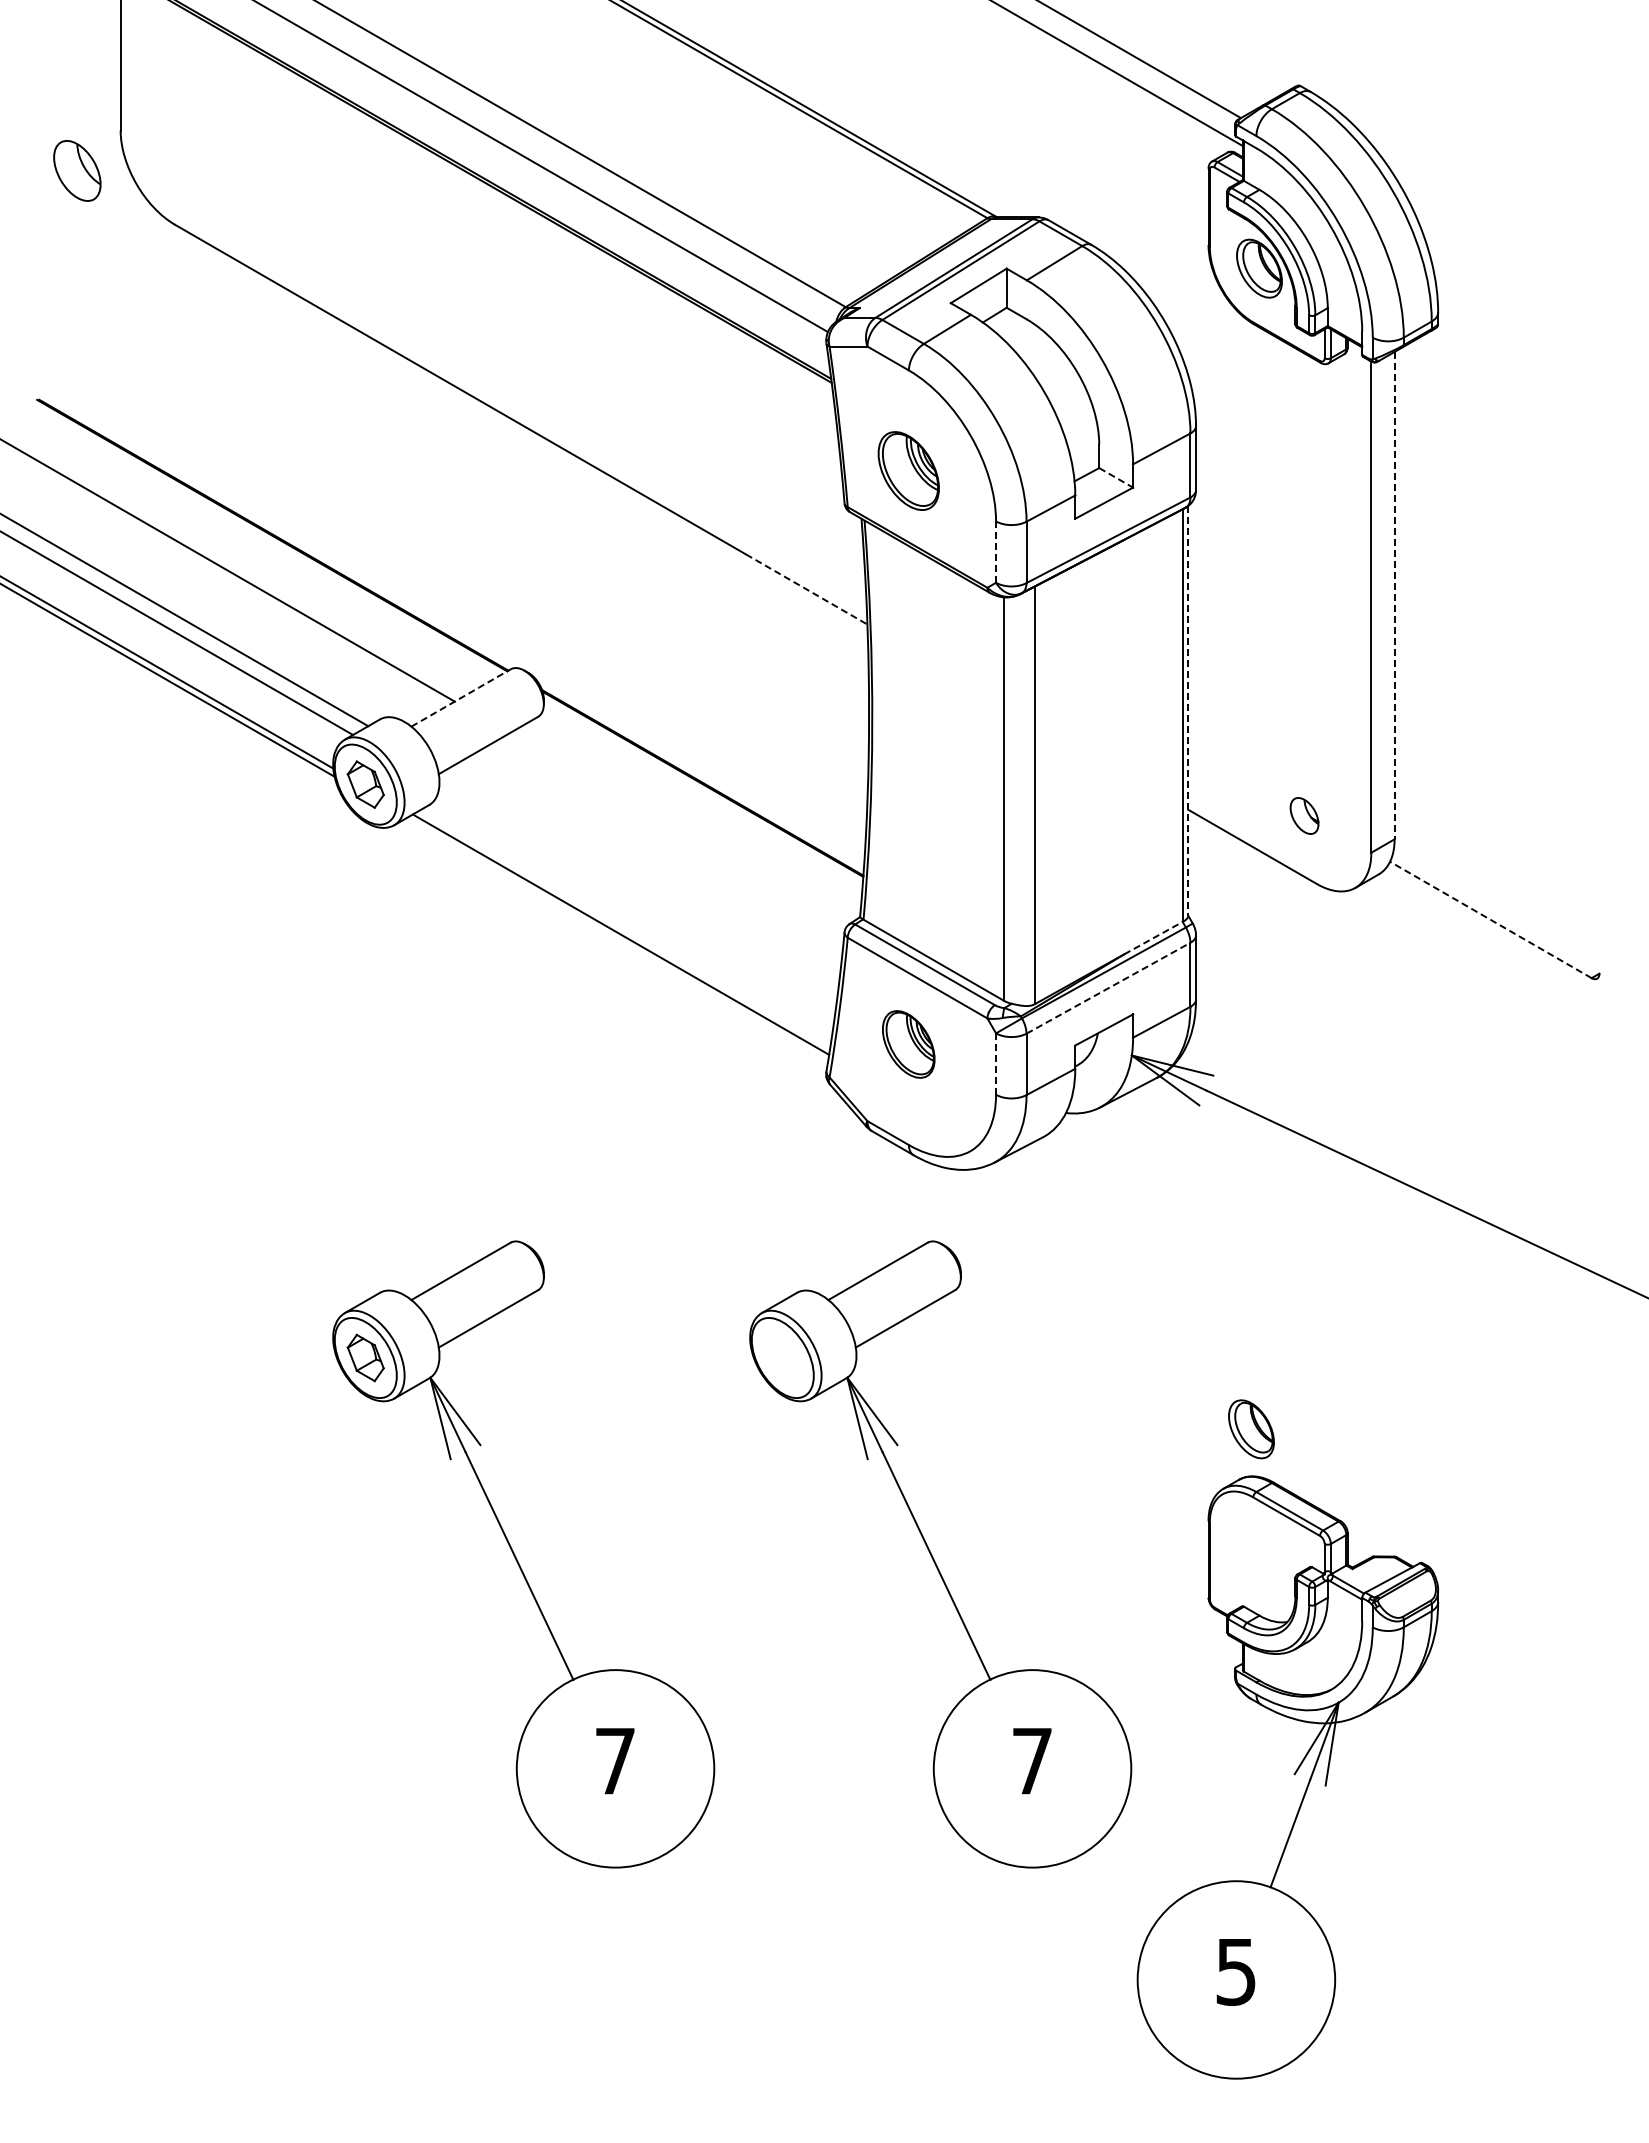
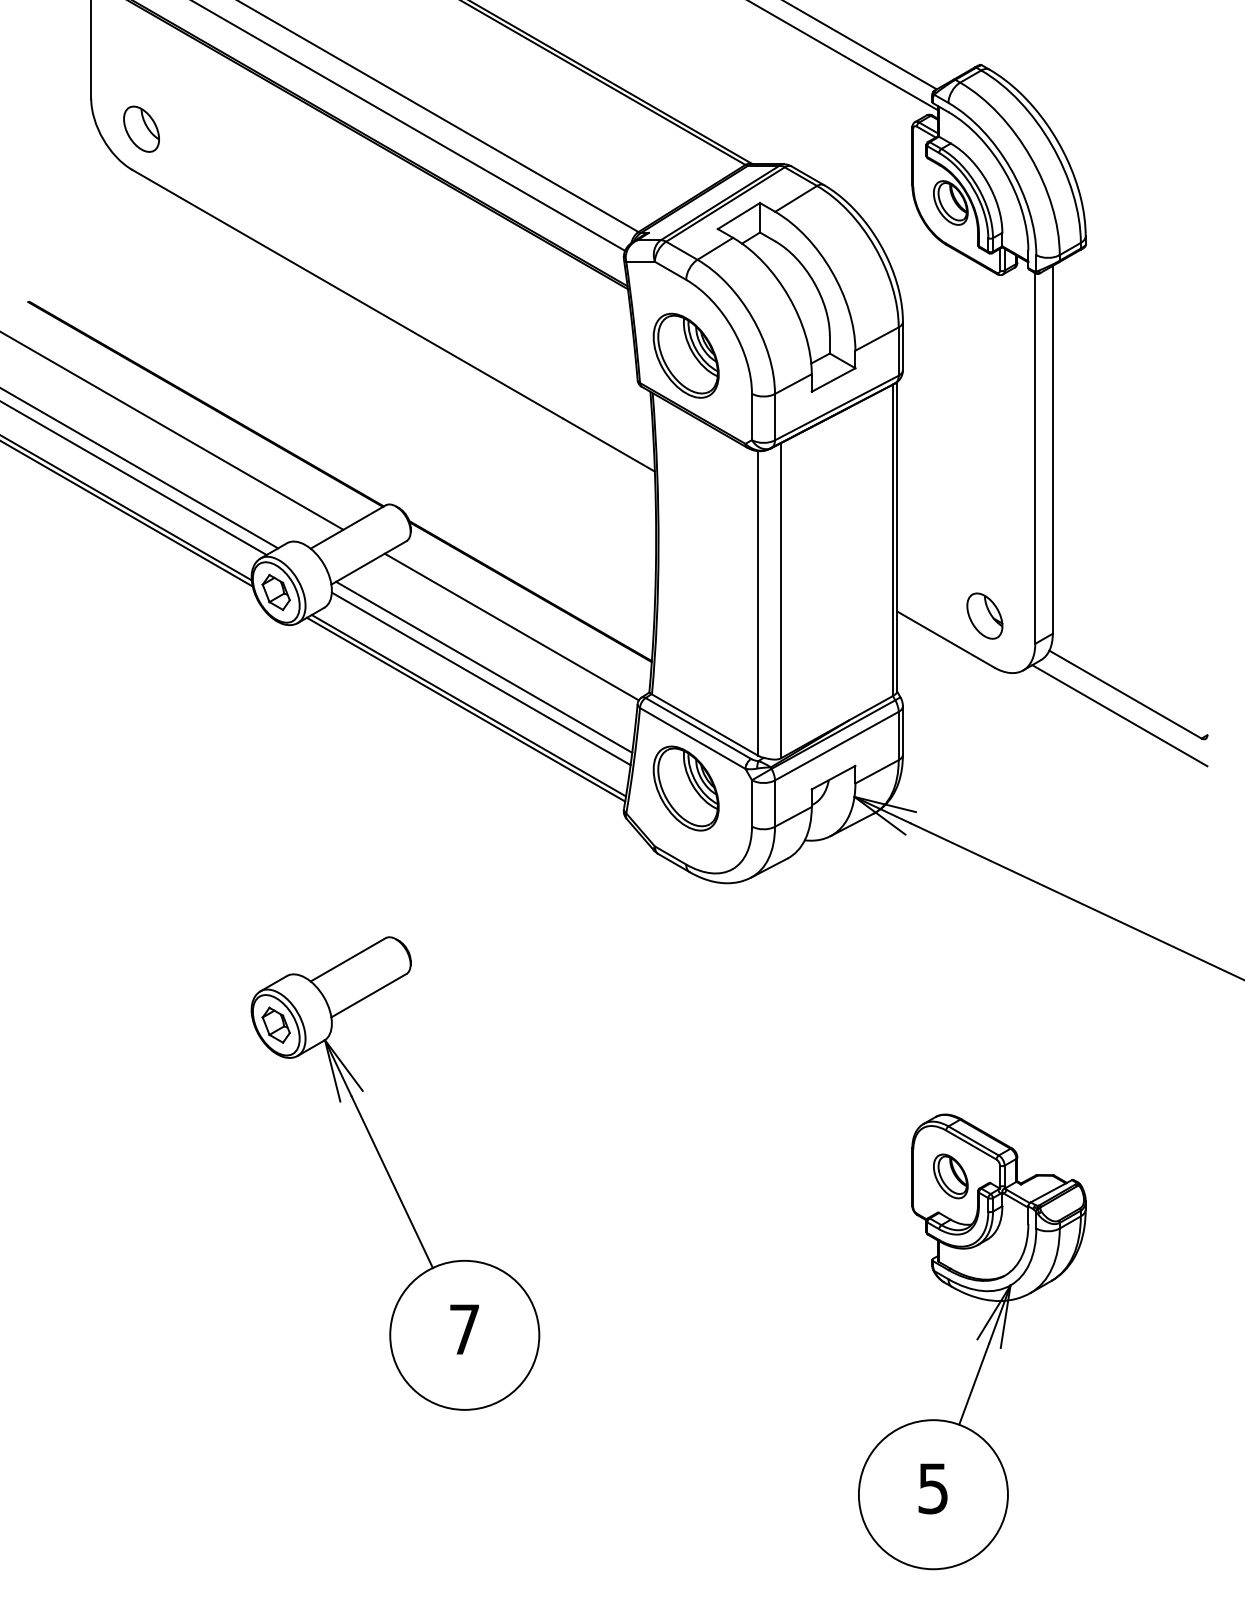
part: (77, 170) -> (141, 128), moved
part: (908, 470) -> (685, 355), size x1.43
line: (1116, 477) -> (842, 360), dashed -> solid
line: (996, 552) -> (752, 417), dashed -> solid
line: (807, 589) -> (609, 445), dashed -> solid
line: (1394, 595) -> (1052, 449), dashed -> solid
line: (461, 697) -> (348, 526), dashed -> solid
line: (1188, 711) -> (897, 537), dashed -> solid
part: (1304, 815) -> (984, 615), size x1.67
line: (677, 830) -> (511, 627), added
line: (641, 883) -> (484, 667), added
line: (637, 898) -> (481, 678), added
line: (1490, 919) -> (1125, 694), dashed -> solid
line: (1153, 937) -> (870, 707), dashed -> solid
line: (617, 939) -> (466, 709), added
line: (1483, 947) -> (1119, 715), added
line: (1108, 988) -> (836, 746), dashed -> solid
part: (908, 1044) -> (685, 788), size x1.67
line: (996, 1064) -> (752, 803), dashed -> solid
part: (1251, 1429) -> (950, 1176), moved
part: (933, 1557) -> (704, 1175), removed

